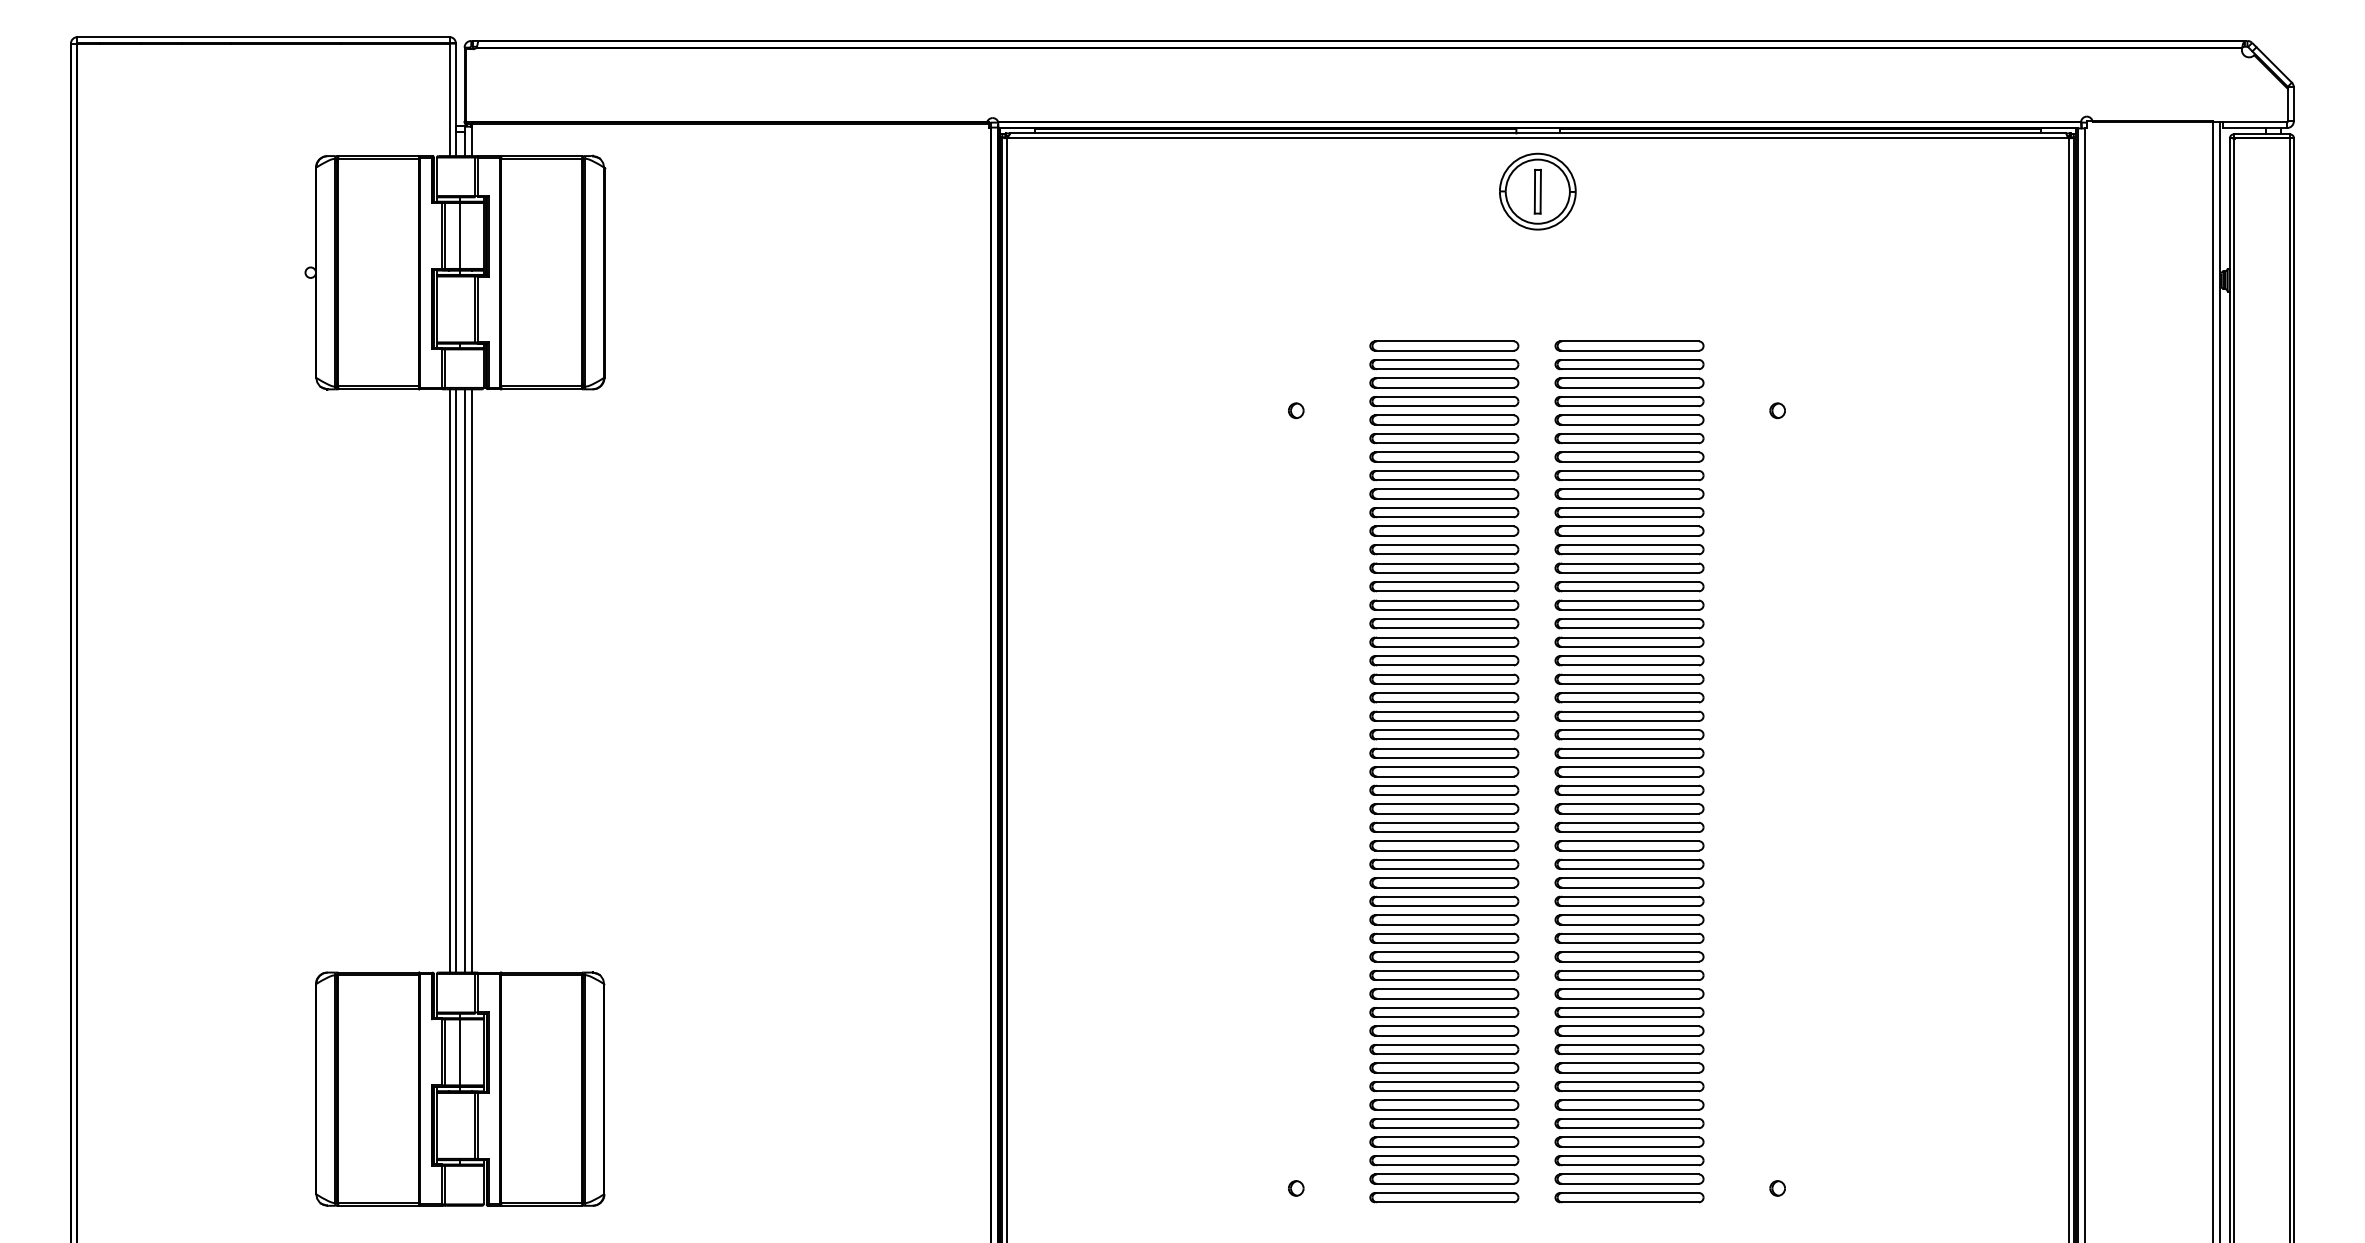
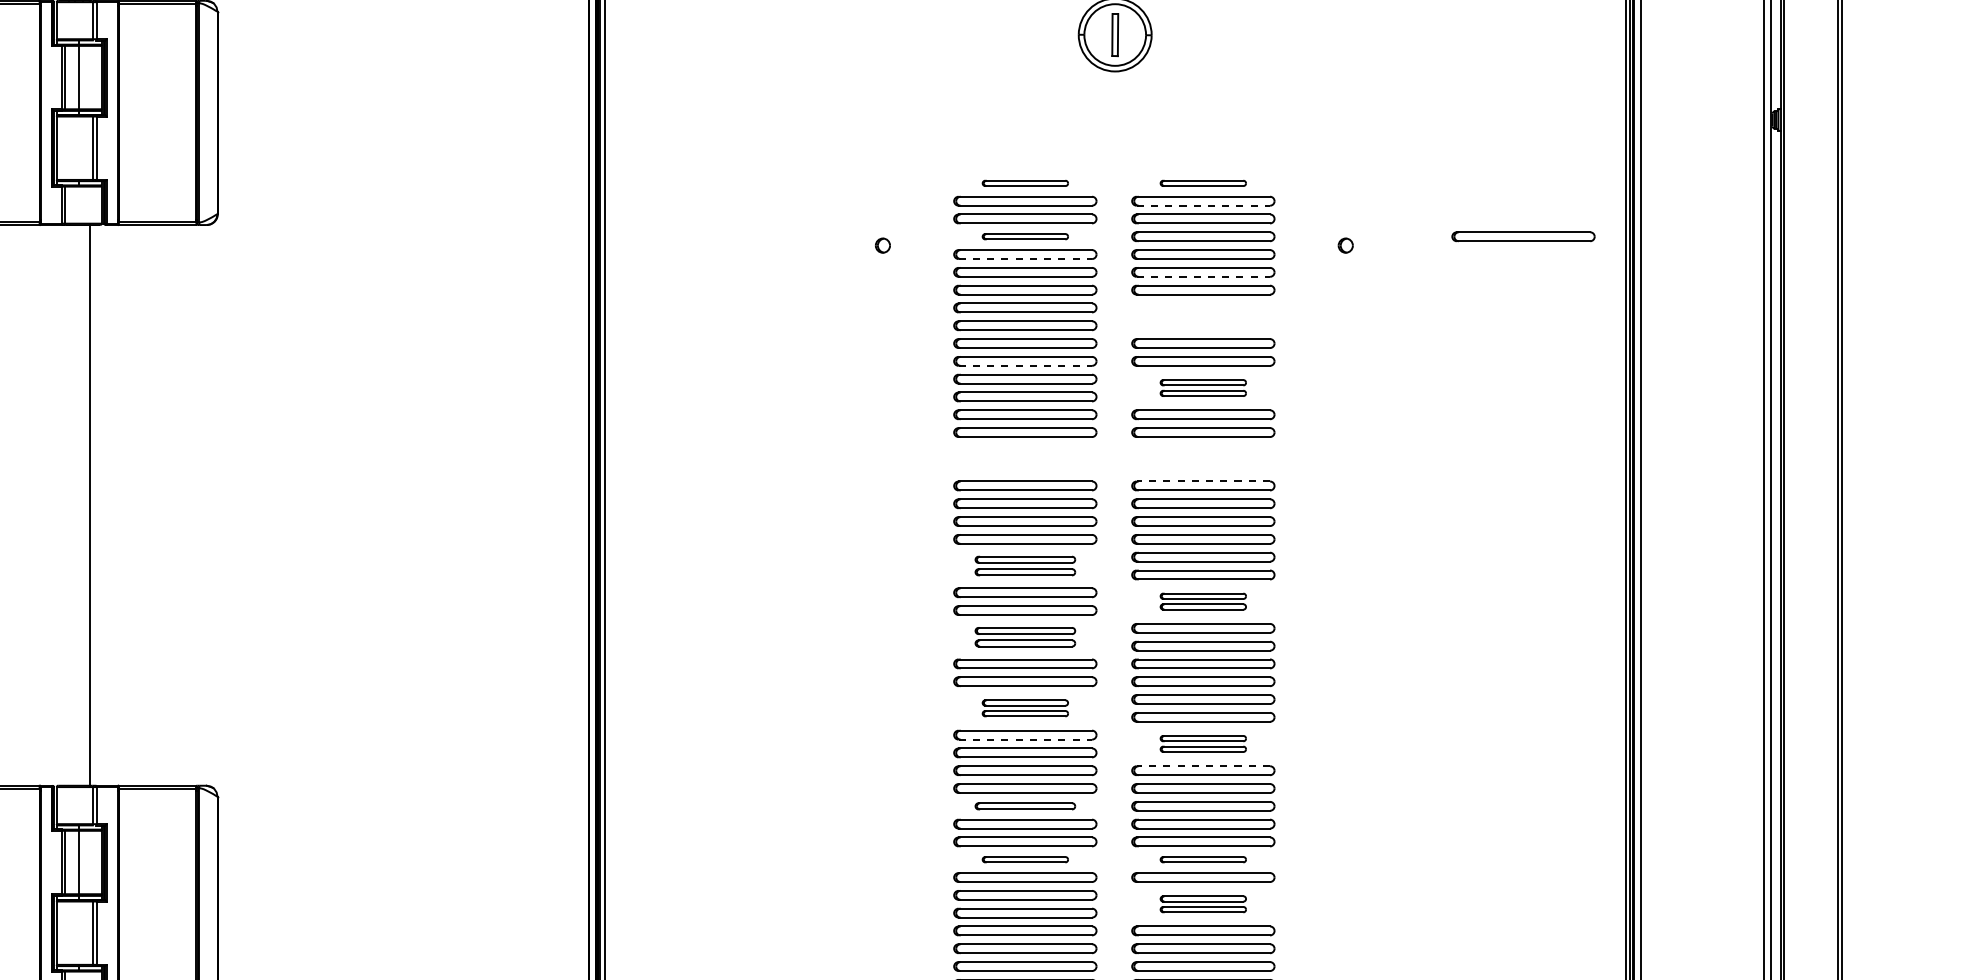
part: (1444, 345) -> (1025, 182), size x0.6
part: (1629, 345) -> (1203, 182), size x0.6
line: (1630, 369) -> (1204, 205), solid -> dashed
part: (1444, 401) -> (1025, 236), size x0.6
part: (1962, 401) -> (1523, 236), added
line: (1444, 424) -> (1025, 258), solid -> dashed
line: (1630, 443) -> (1204, 277), solid -> dashed
part: (1629, 484) -> (1203, 316), removed
line: (1444, 535) -> (1025, 365), solid -> dashed
part: (1629, 558) -> (1203, 387), size x0.6
part: (1444, 632) -> (1025, 458), removed
part: (1629, 632) -> (1203, 458), removed
line: (1629, 656) -> (1203, 481), solid -> dashed
line: (449, 680) -> (68, 504), removed
line: (455, 680) -> (74, 504), removed
line: (464, 680) -> (83, 504), removed
part: (1444, 743) -> (1025, 565), size x0.7
part: (1629, 780) -> (1203, 601), size x0.6
part: (1444, 817) -> (1025, 636), size x0.7
part: (1444, 891) -> (1025, 707), size x0.6
line: (1444, 924) -> (1025, 739), solid -> dashed
part: (1629, 928) -> (1203, 743), size x0.6
line: (1629, 952) -> (1203, 766), solid -> dashed
part: (1444, 993) -> (1025, 805), size x0.7
part: (1444, 1049) -> (1025, 859), size x0.6
part: (1629, 1049) -> (1203, 859), size x0.6
part: (1629, 1095) -> (1203, 903), size x0.6

